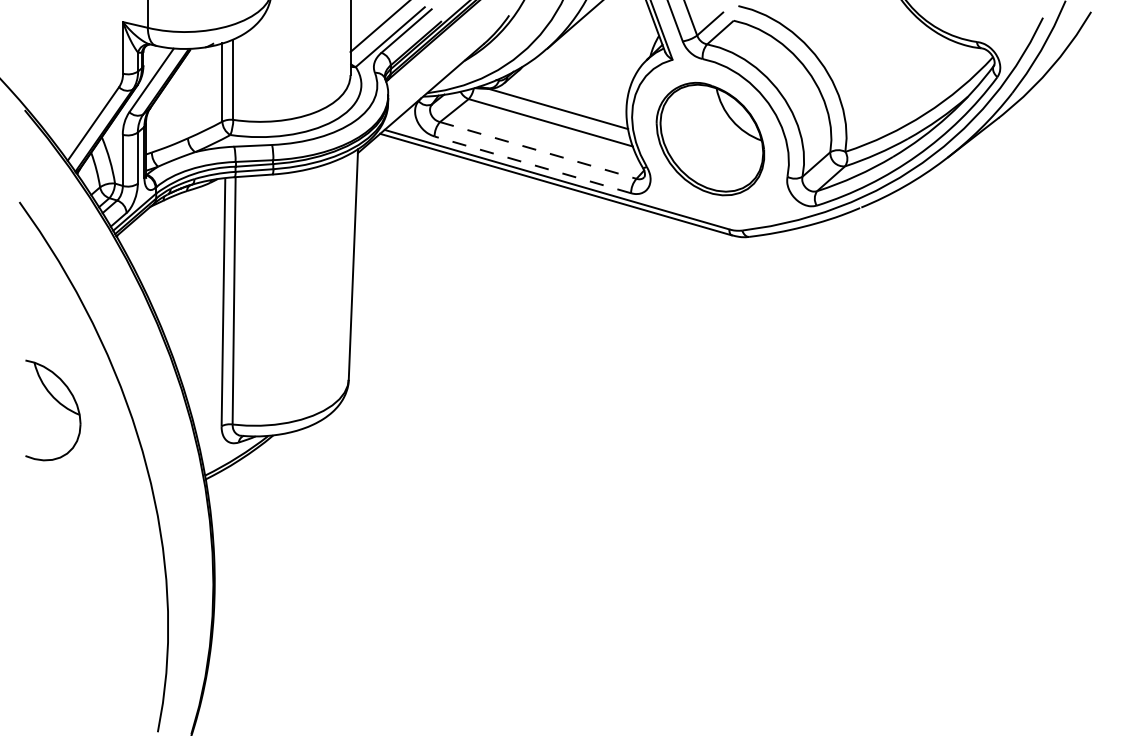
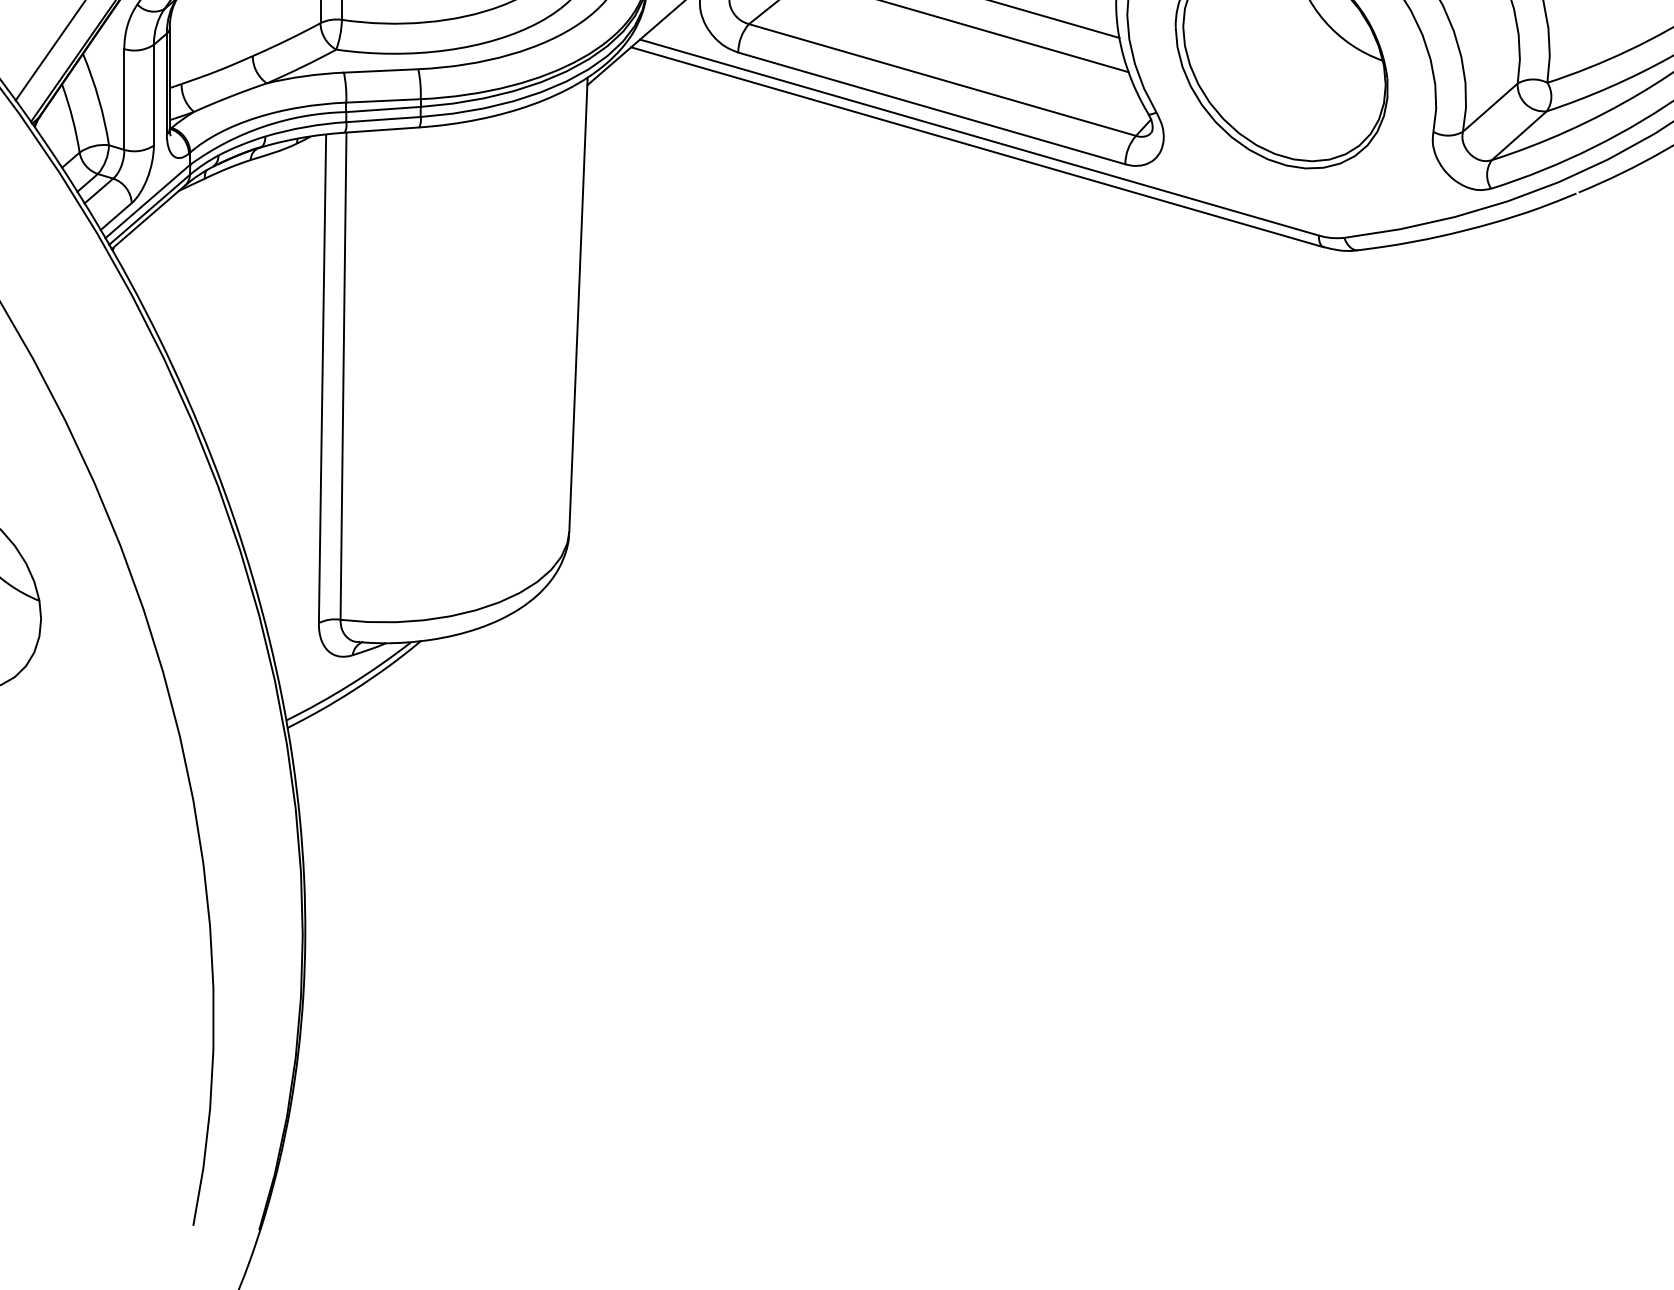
line: (538, 150) -> (942, 80), dashed -> solid
line: (532, 164) -> (931, 107), dashed -> solid

